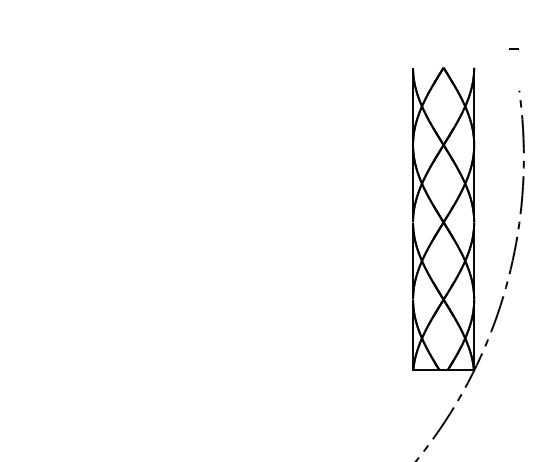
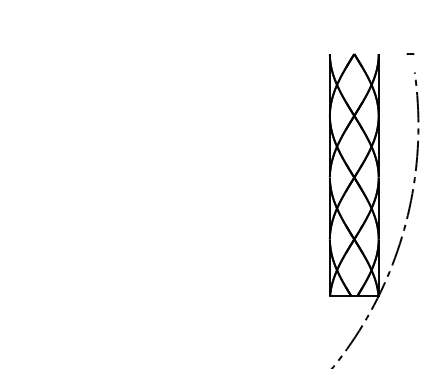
part: (513, 48) -> (410, 53), moved

